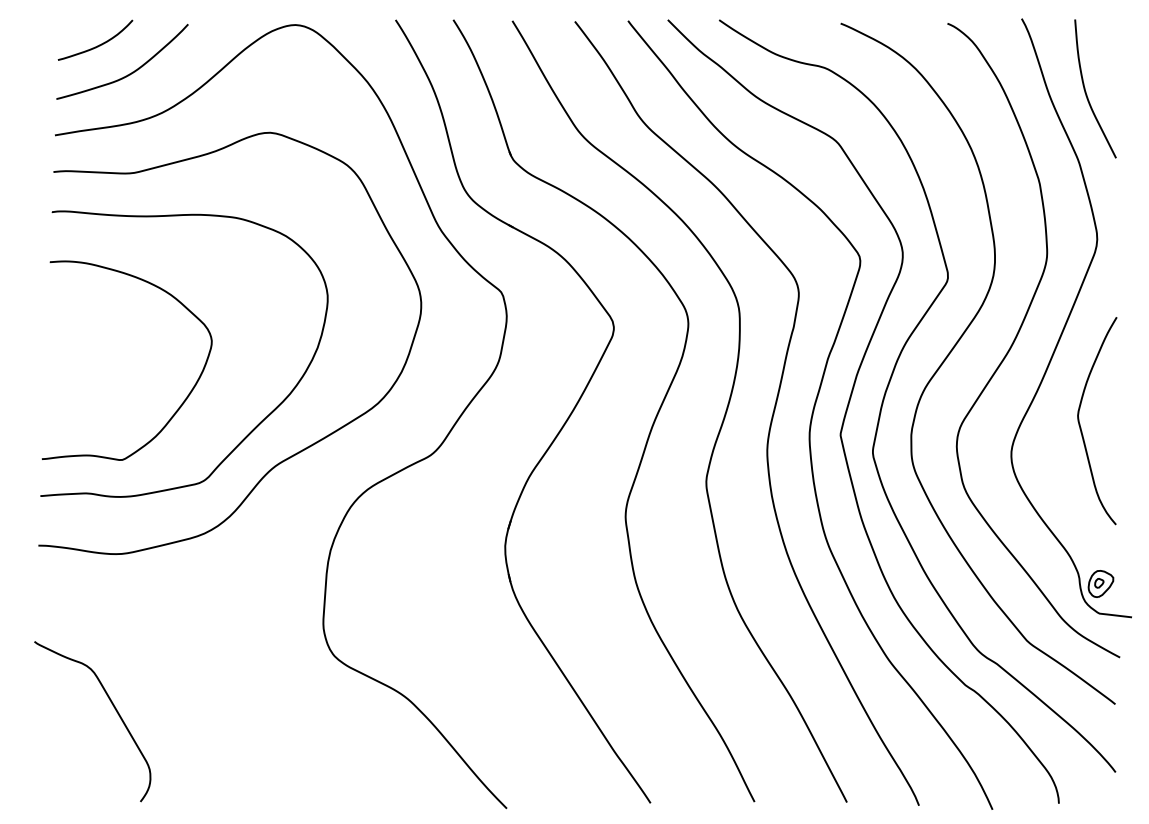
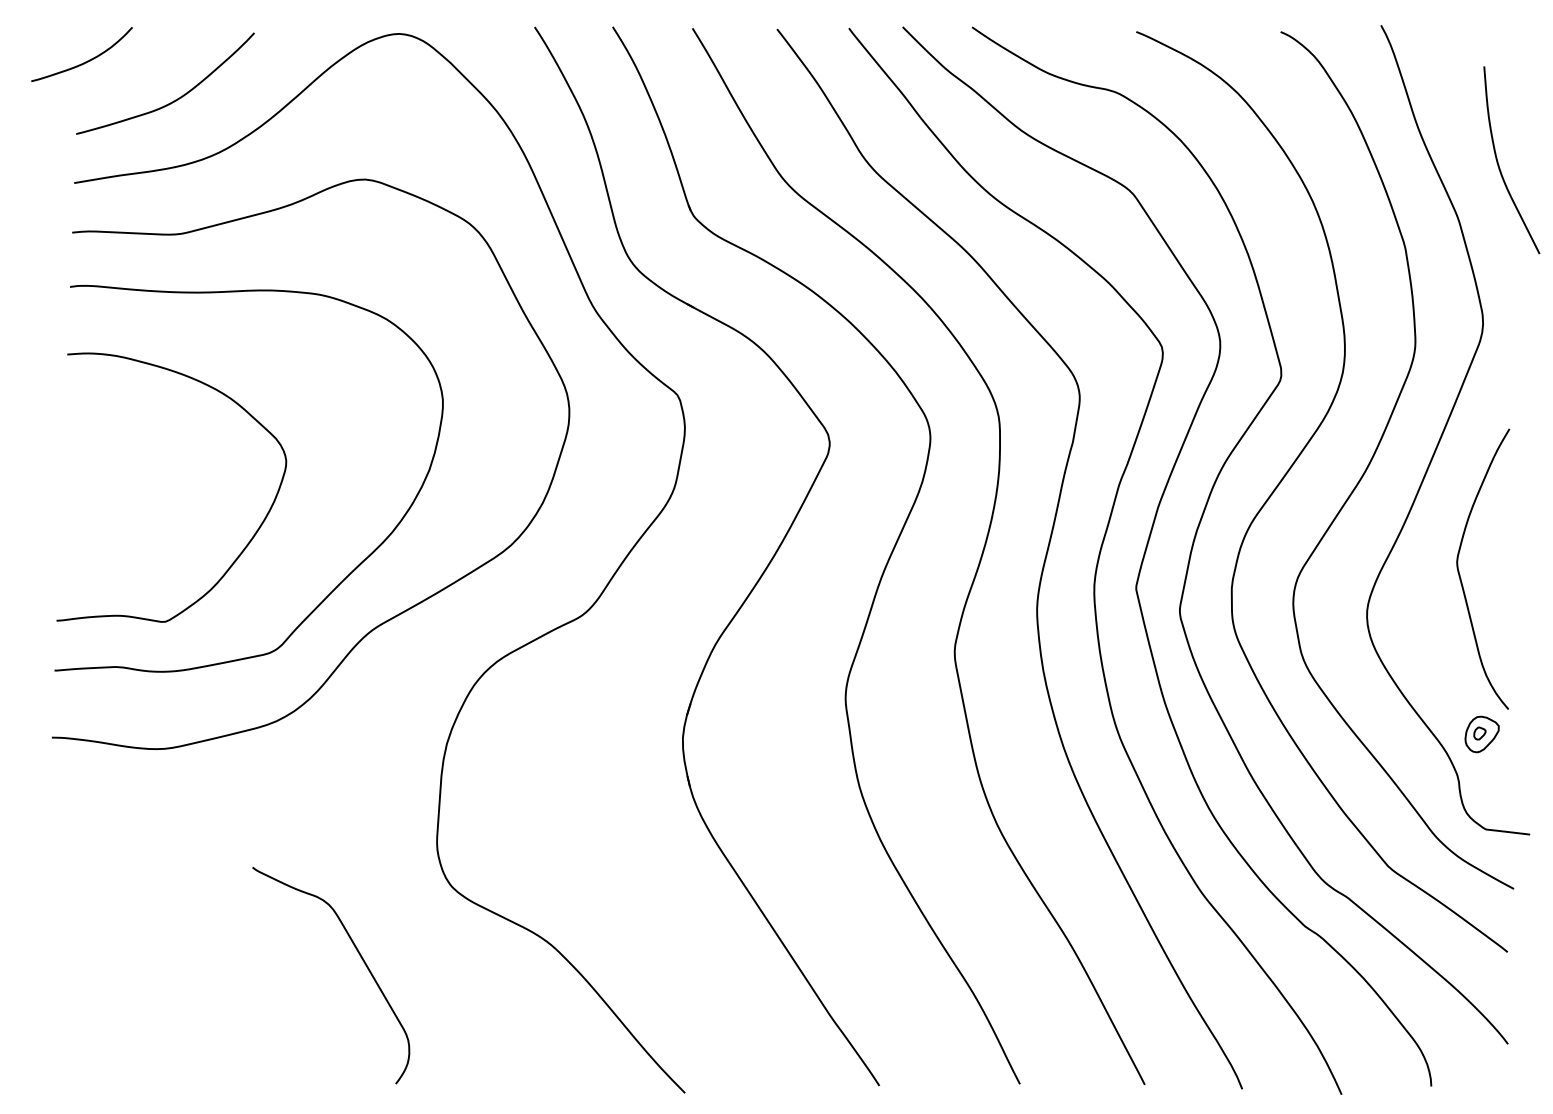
curve: (98, 45) -> (85, 61), moved
curve: (1086, 92) -> (1499, 164), moved
part: (1100, 584) -> (1481, 734), moved
curve: (114, 708) -> (360, 957), moved

